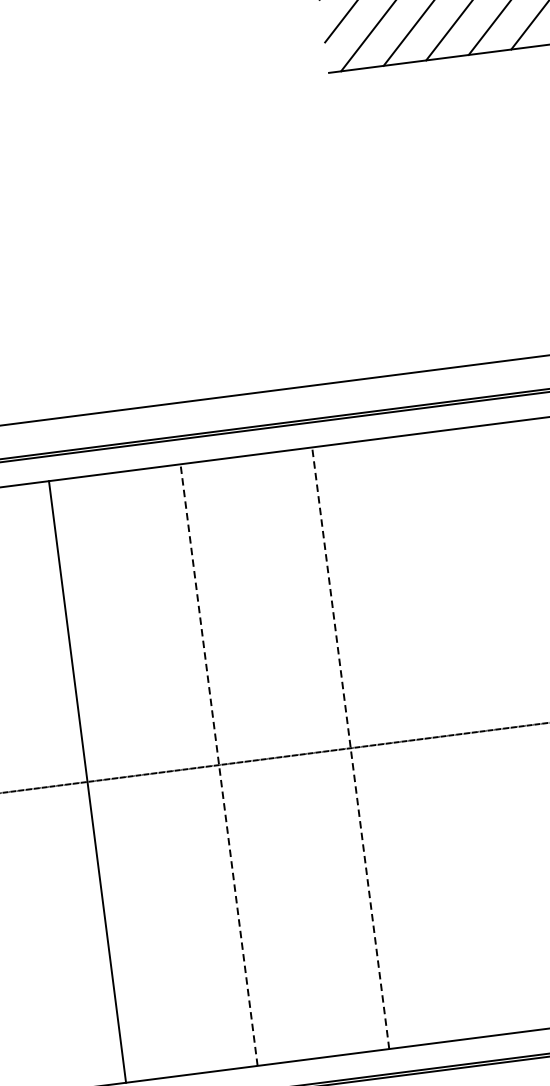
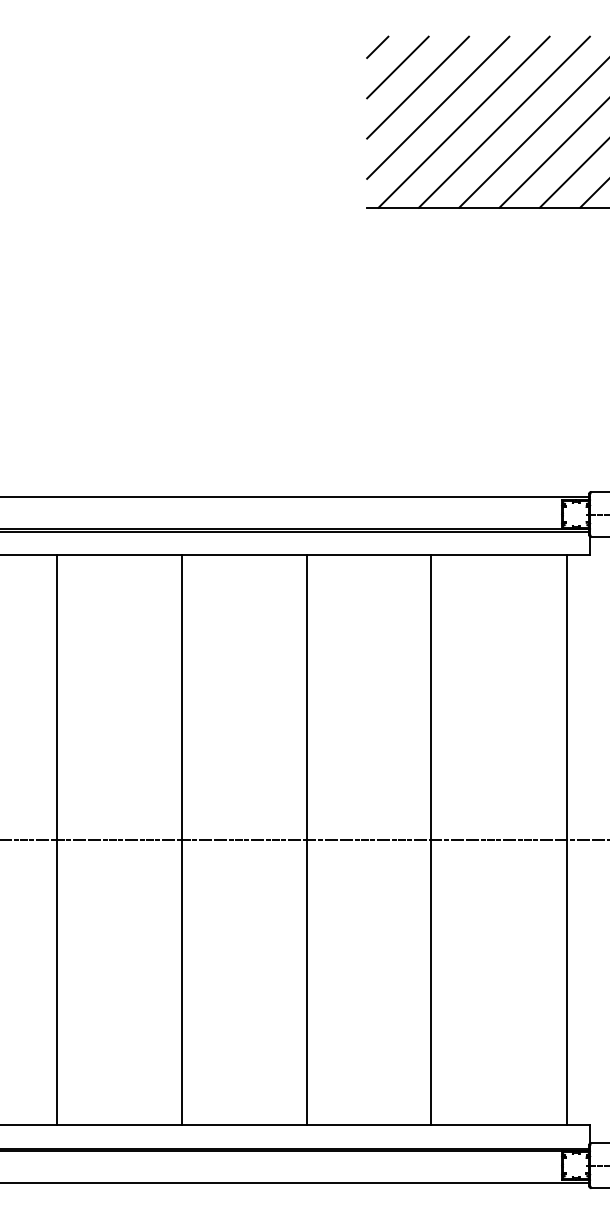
line: (482, 730) -> (431, 839), added
line: (350, 747) -> (306, 839), dashed -> solid
line: (218, 764) -> (181, 839), dashed -> solid

